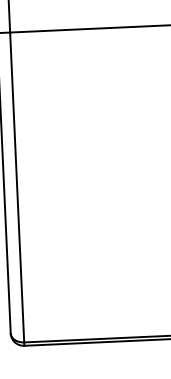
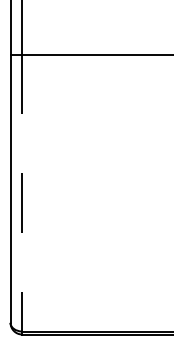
line: (17, 187) -> (22, 193), solid -> dashed

